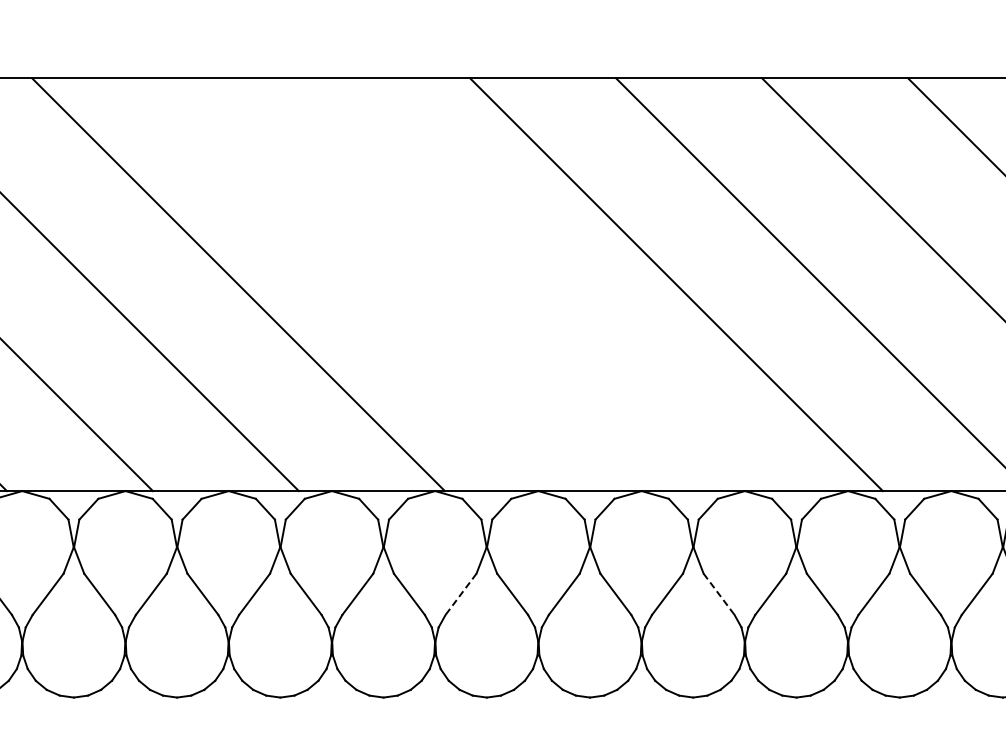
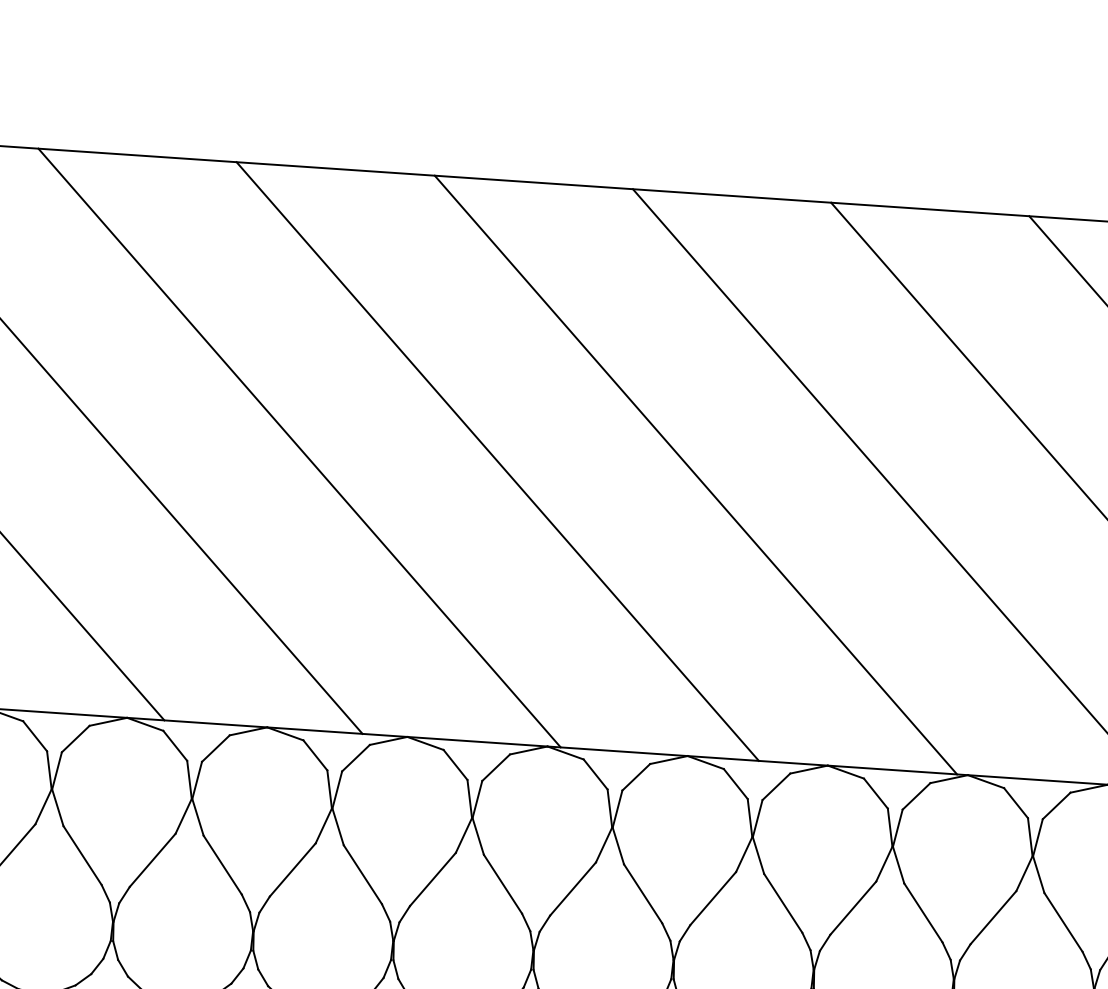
line: (384, 284) -> (497, 461), added
line: (529, 284) -> (694, 474), added
line: (461, 594) -> (573, 889), dashed -> solid
line: (719, 594) -> (923, 913), dashed -> solid

